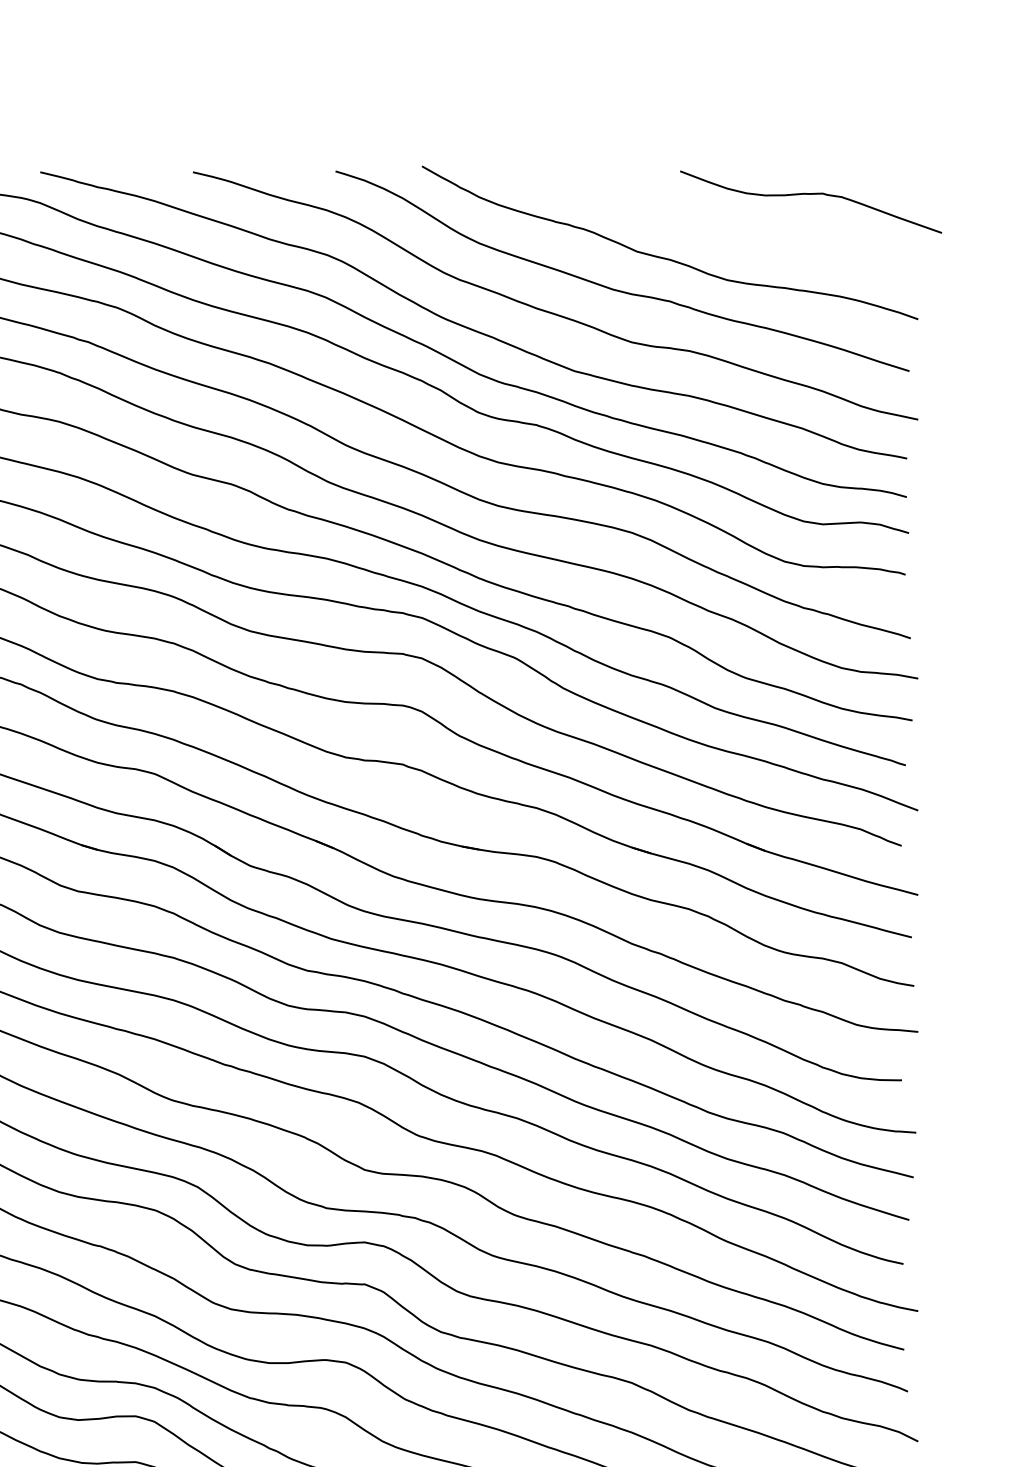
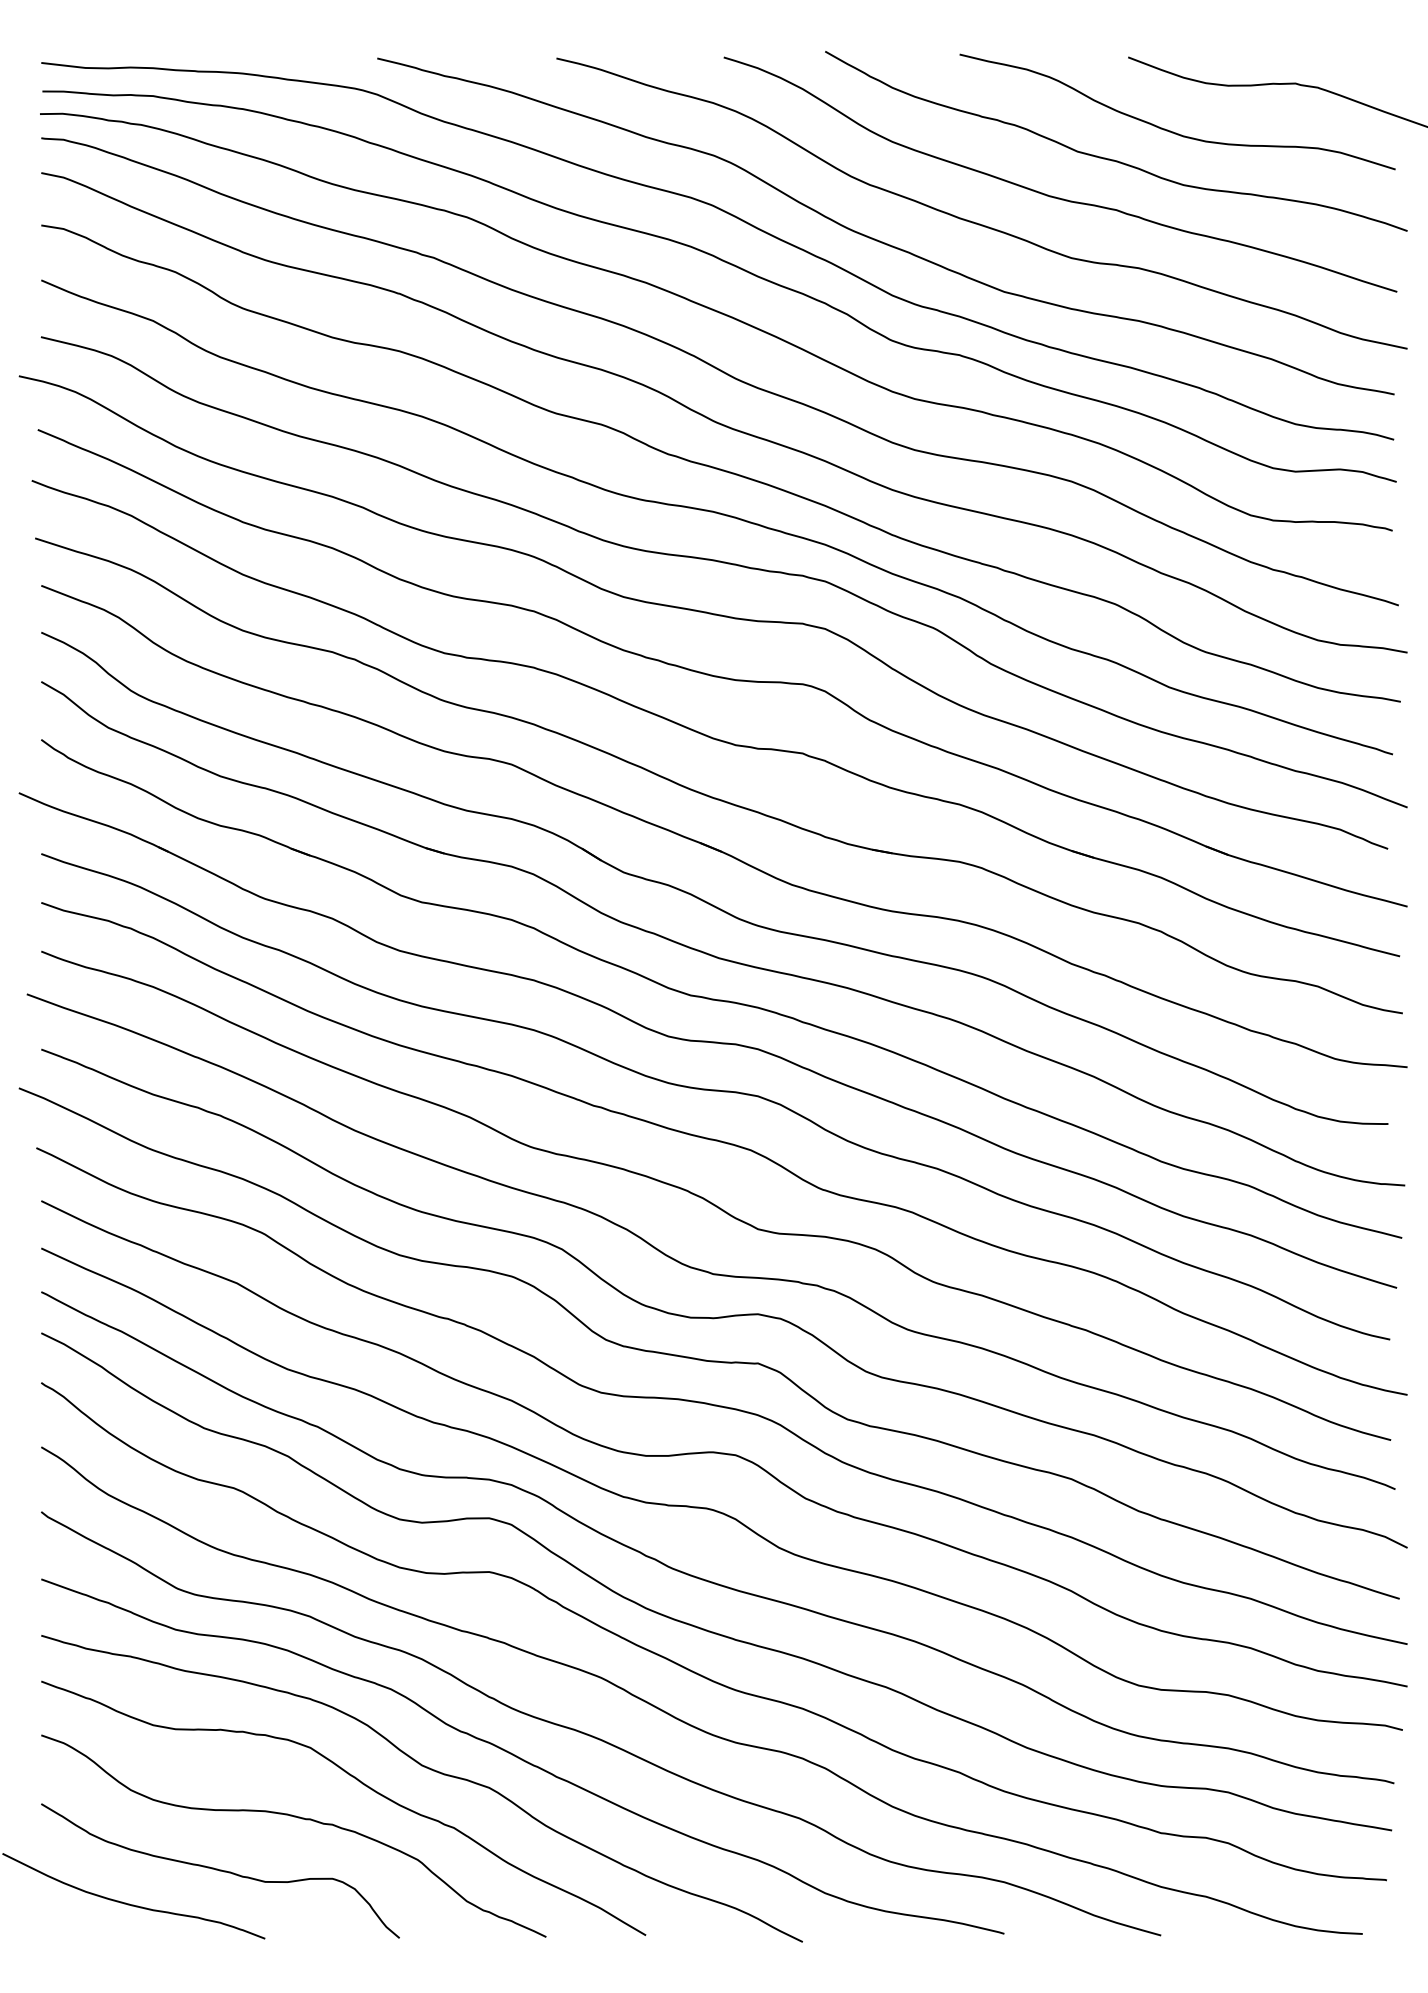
curve: (716, 233) -> (1170, 130), added

